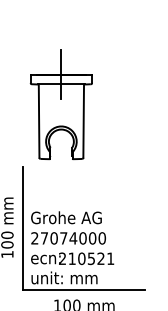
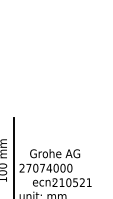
part: (60, 104) -> (40, 73), removed
text: (66, 217) -> (55, 153), moved
text: (72, 258) -> (62, 182), moved

